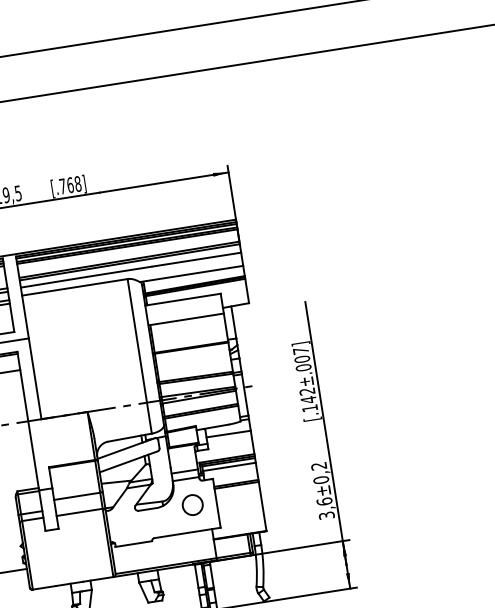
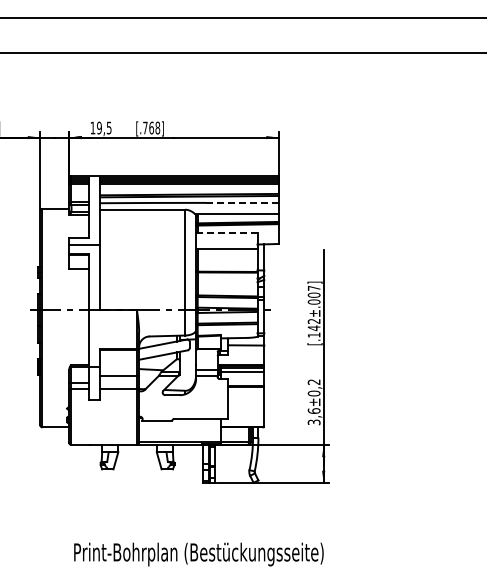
line: (197, 259) -> (243, 202), solid -> dashed
line: (182, 299) -> (226, 232), solid -> dashed
circle: (192, 505) -> (208, 397), removed

